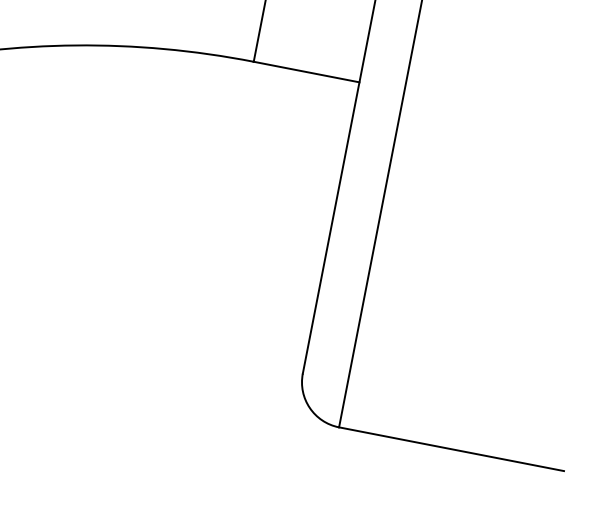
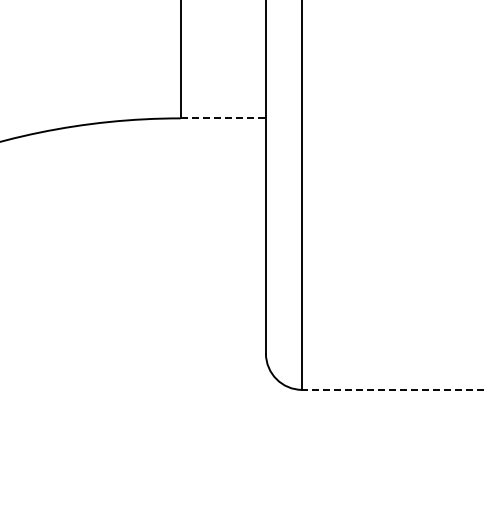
line: (306, 72) -> (223, 118), solid -> dashed
line: (452, 448) -> (393, 389), solid -> dashed

